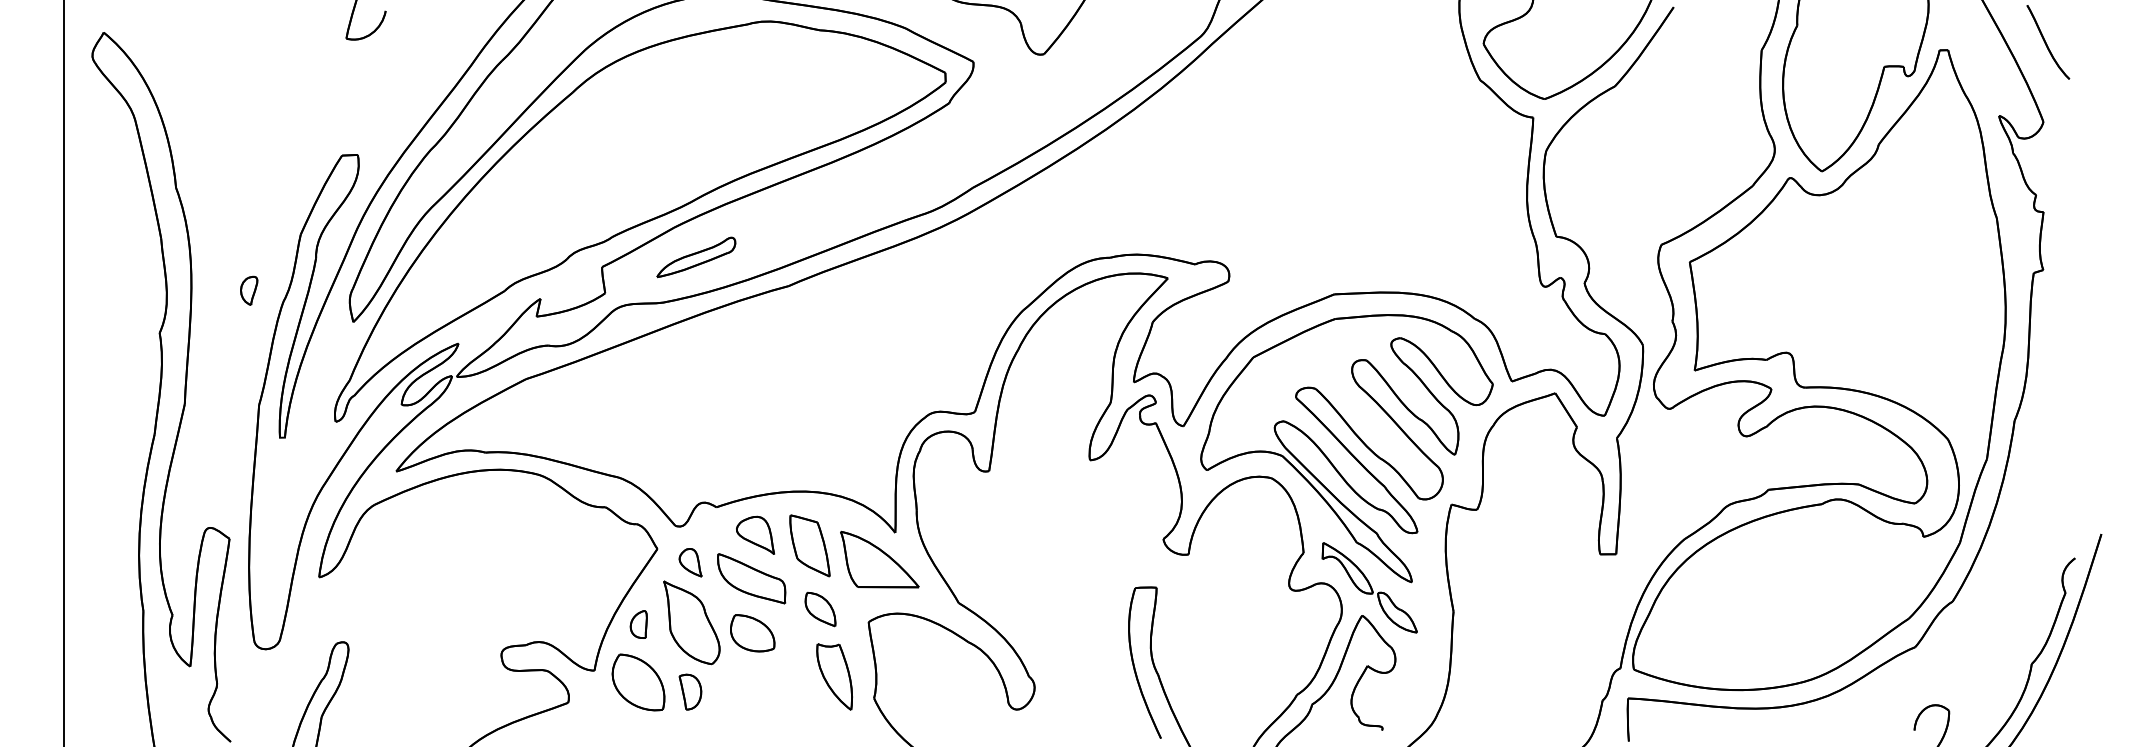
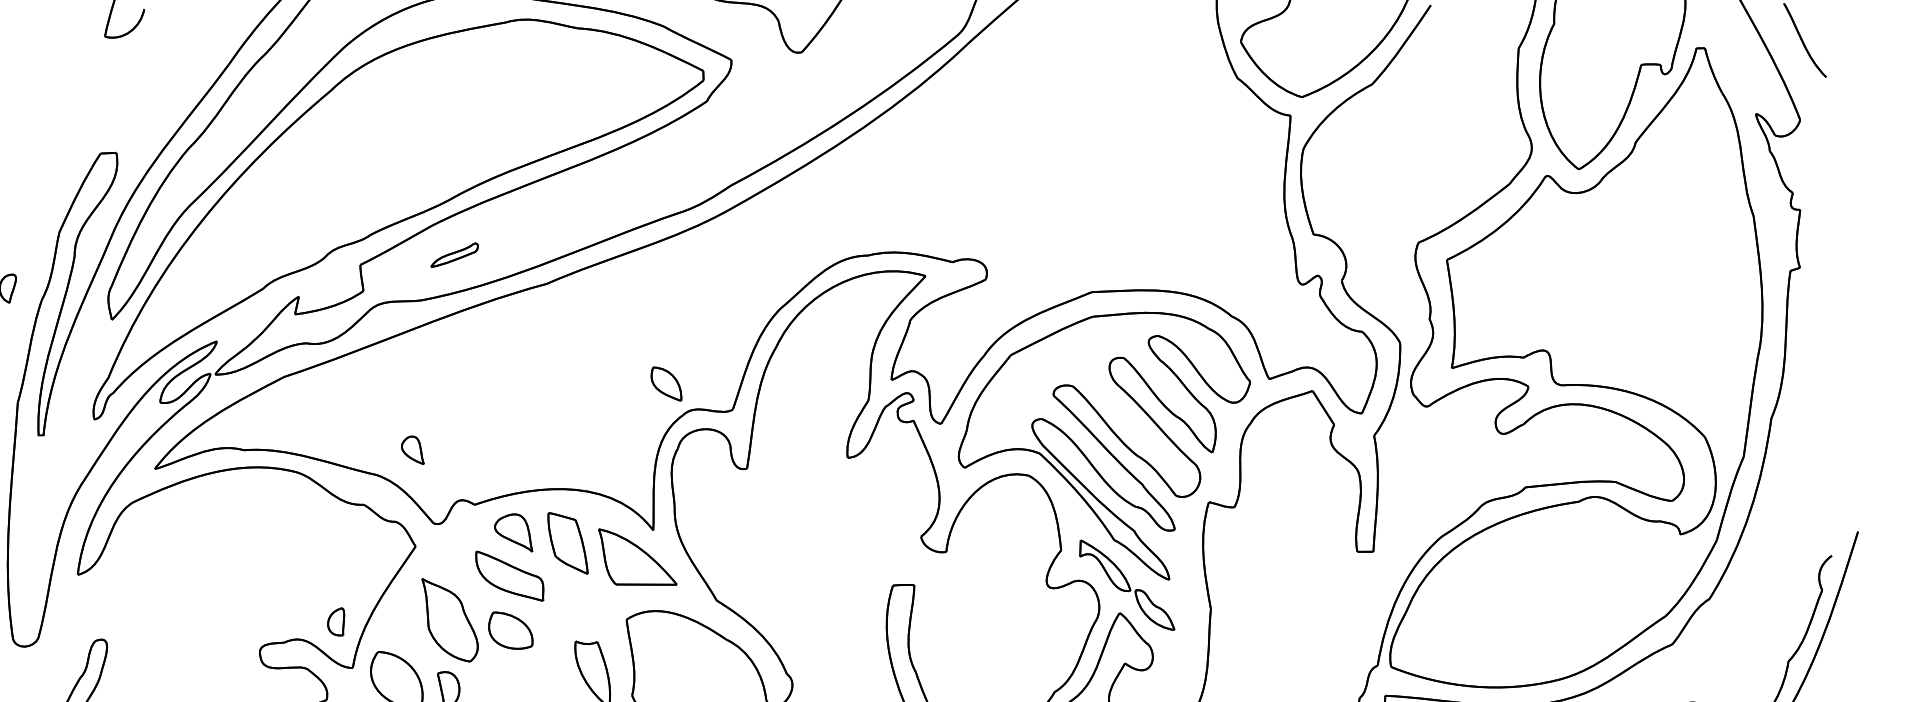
part: (696, 257) -> (454, 255), size x0.6
part: (690, 562) -> (412, 450), moved
part: (820, 609) -> (666, 384), moved
part: (638, 624) -> (335, 621), moved

